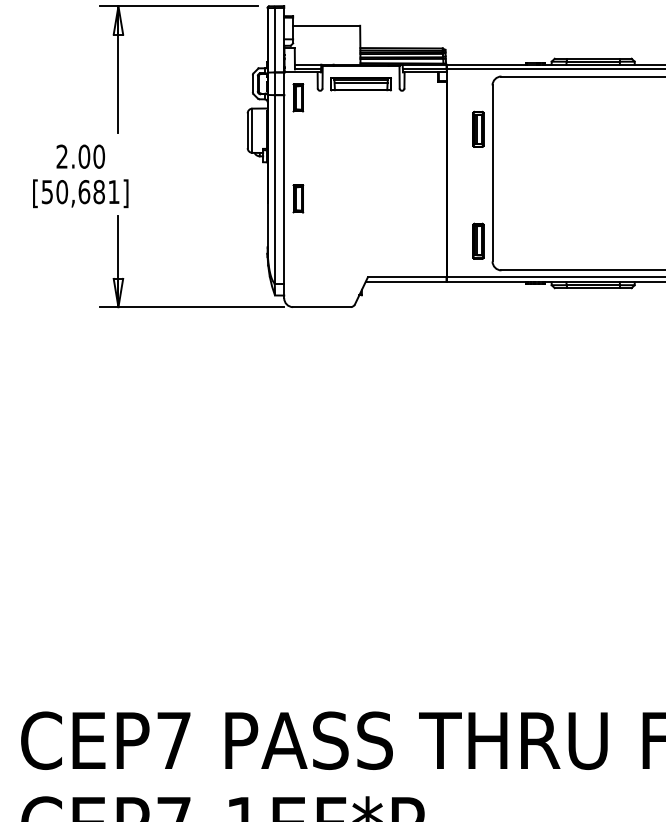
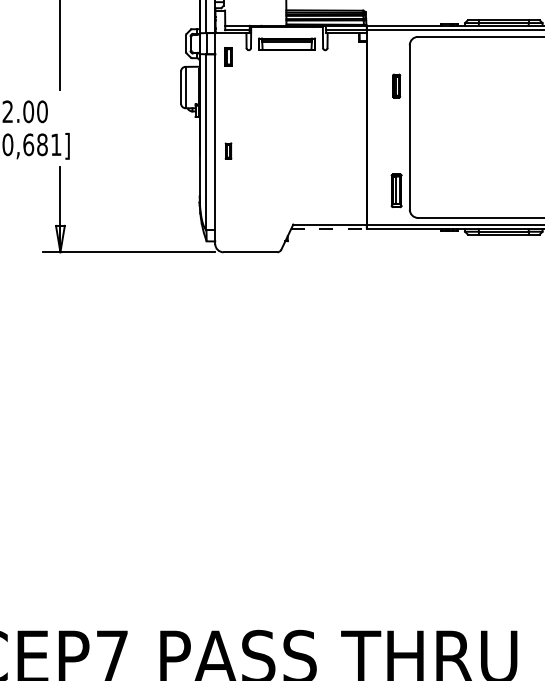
part: (298, 97) -> (228, 56), size x0.7
part: (478, 128) -> (396, 85), size x0.7
part: (298, 198) -> (228, 150), size x0.6
line: (406, 282) -> (329, 229), solid -> dashed

